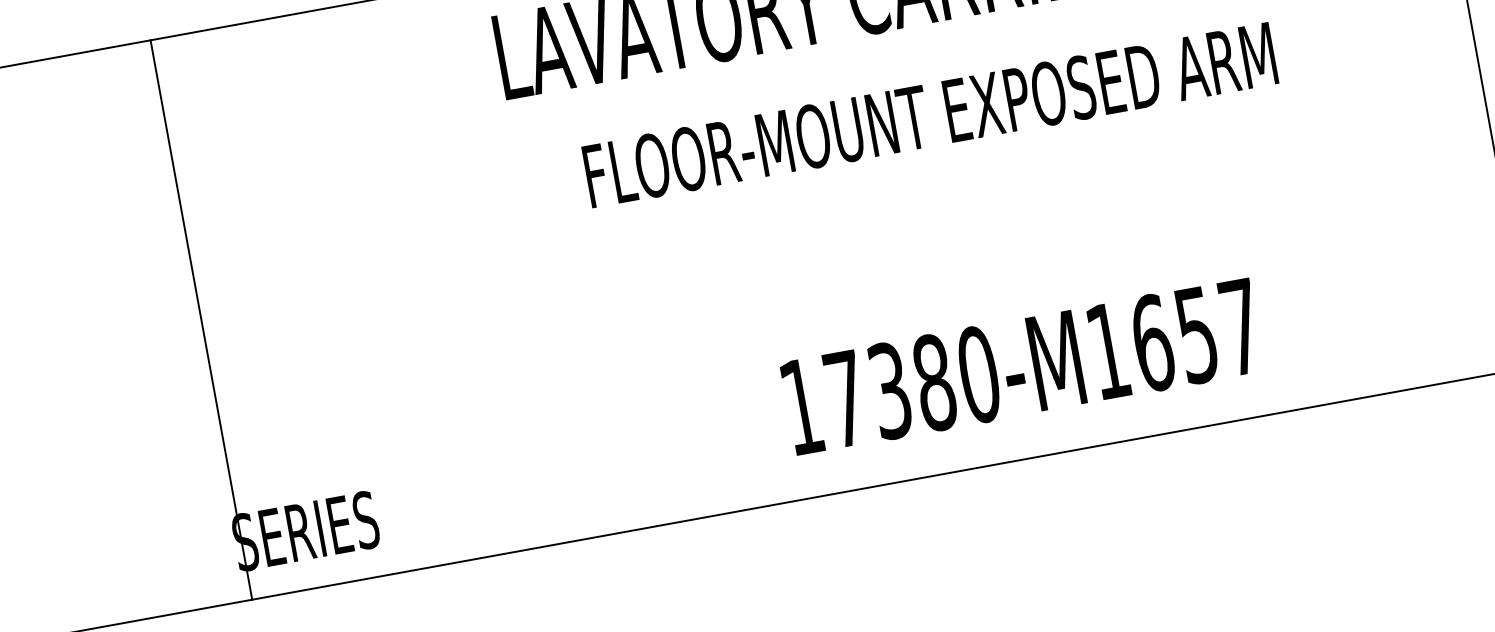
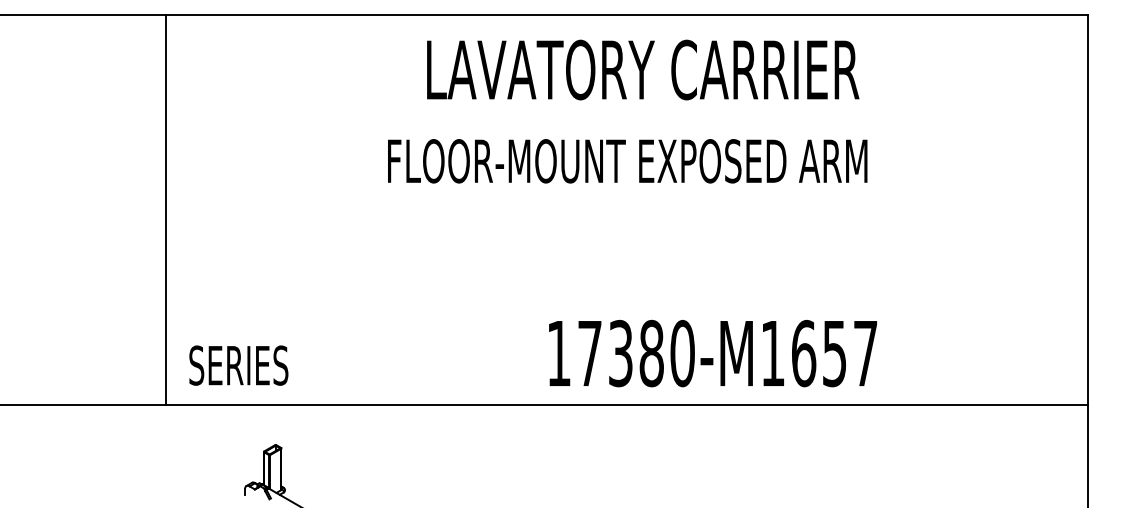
text: (930, 115) -> (627, 161), moved
line: (201, 320) -> (166, 210), moved
text: (1021, 366) -> (712, 353), moved

